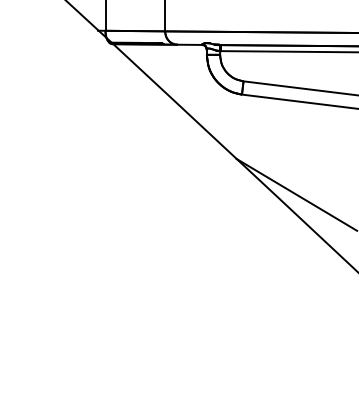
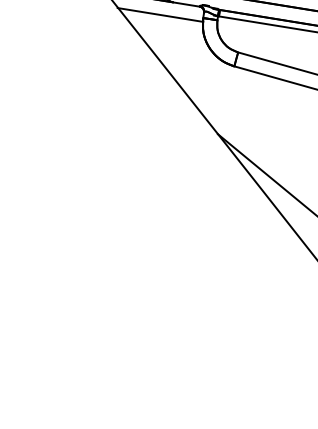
line: (167, 57) -> (160, 14), added

